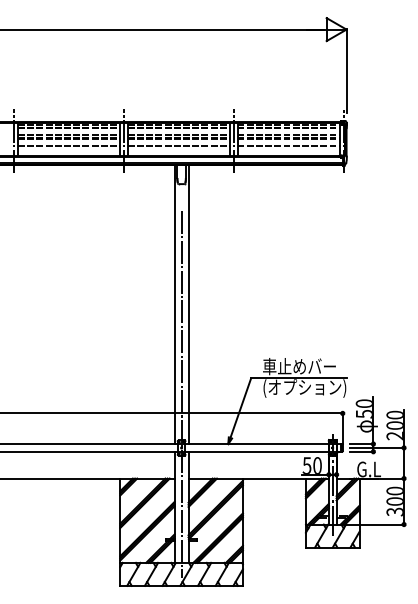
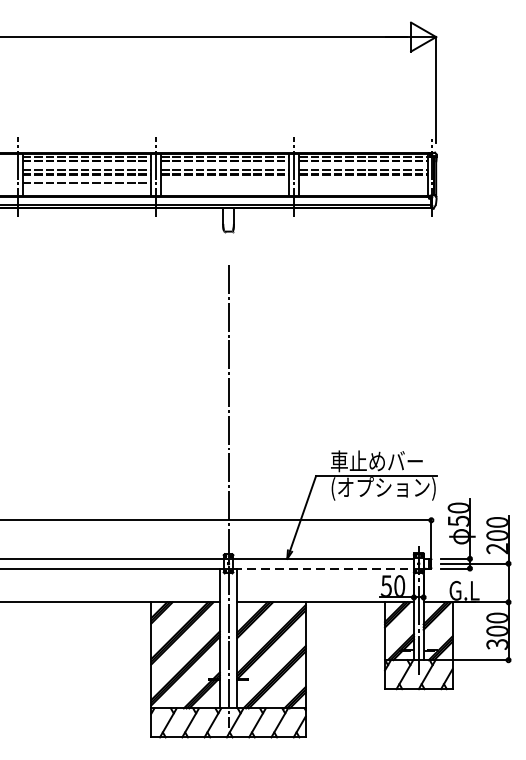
line: (178, 145) -> (224, 182), removed
line: (288, 145) -> (363, 182), removed
line: (174, 304) -> (219, 383), removed
line: (188, 304) -> (237, 383), removed
line: (257, 451) -> (324, 568), solid -> dashed

